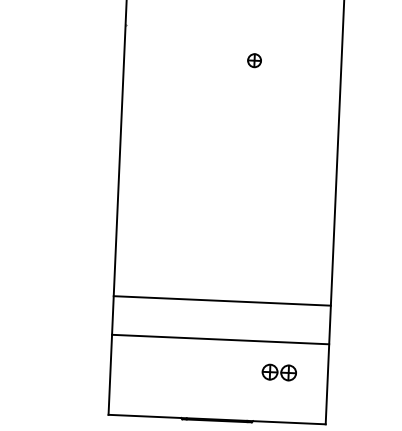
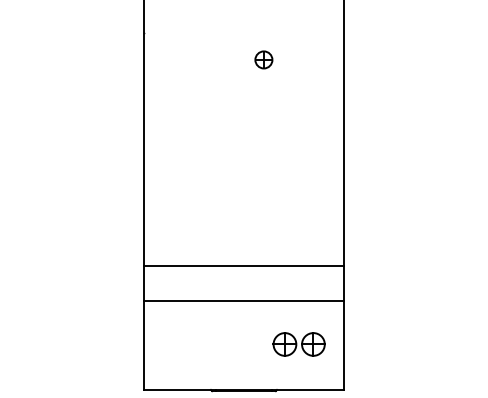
part: (254, 60) -> (263, 59), size x1.43
line: (221, 301) -> (243, 266), moved
line: (220, 339) -> (243, 300), moved
part: (278, 372) -> (298, 344), size x1.67

